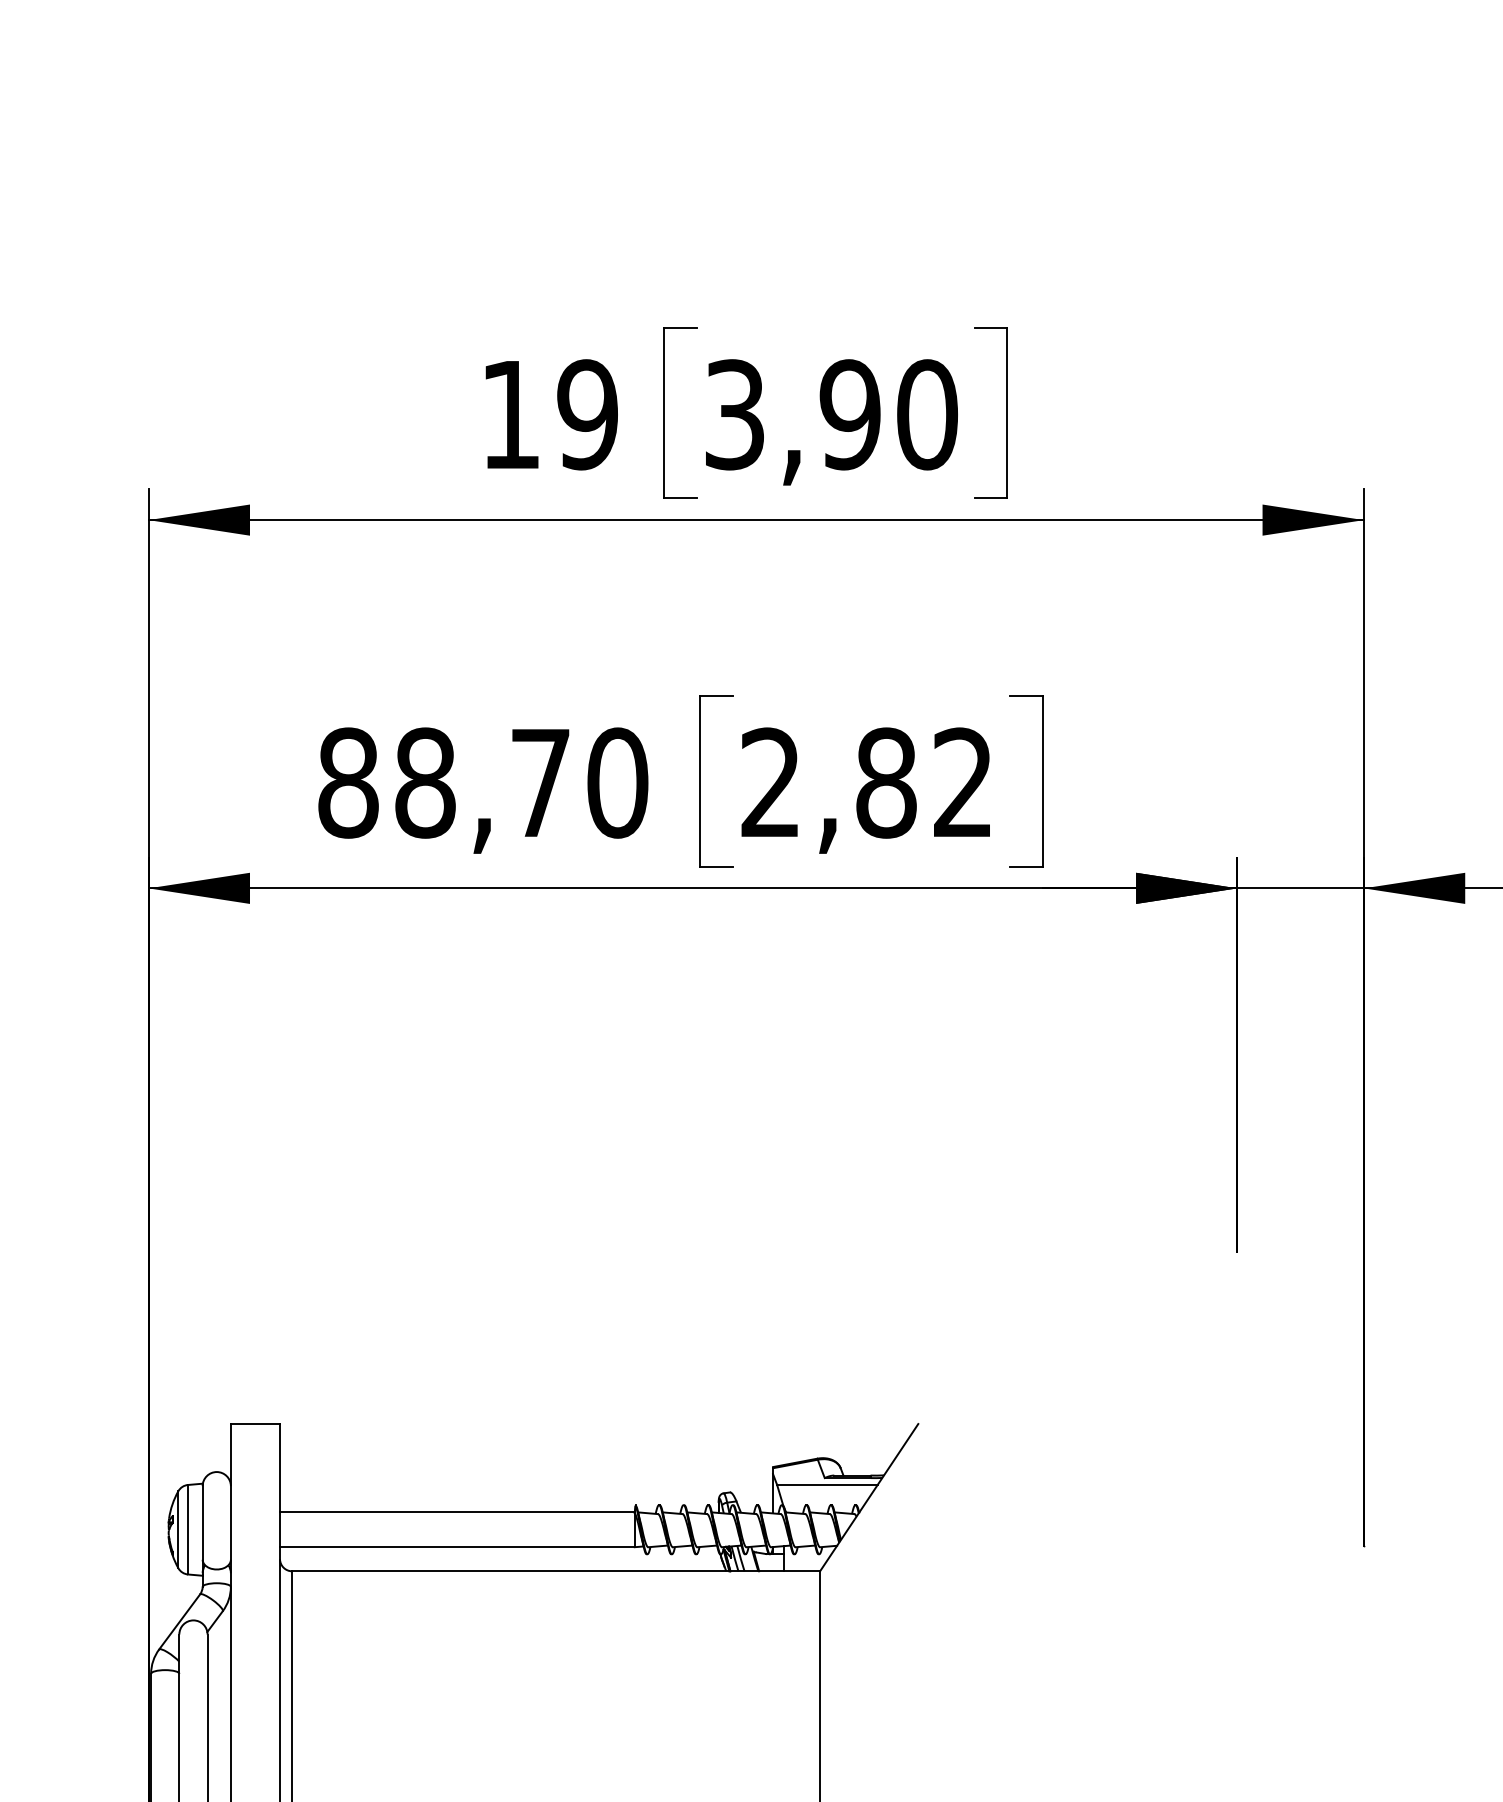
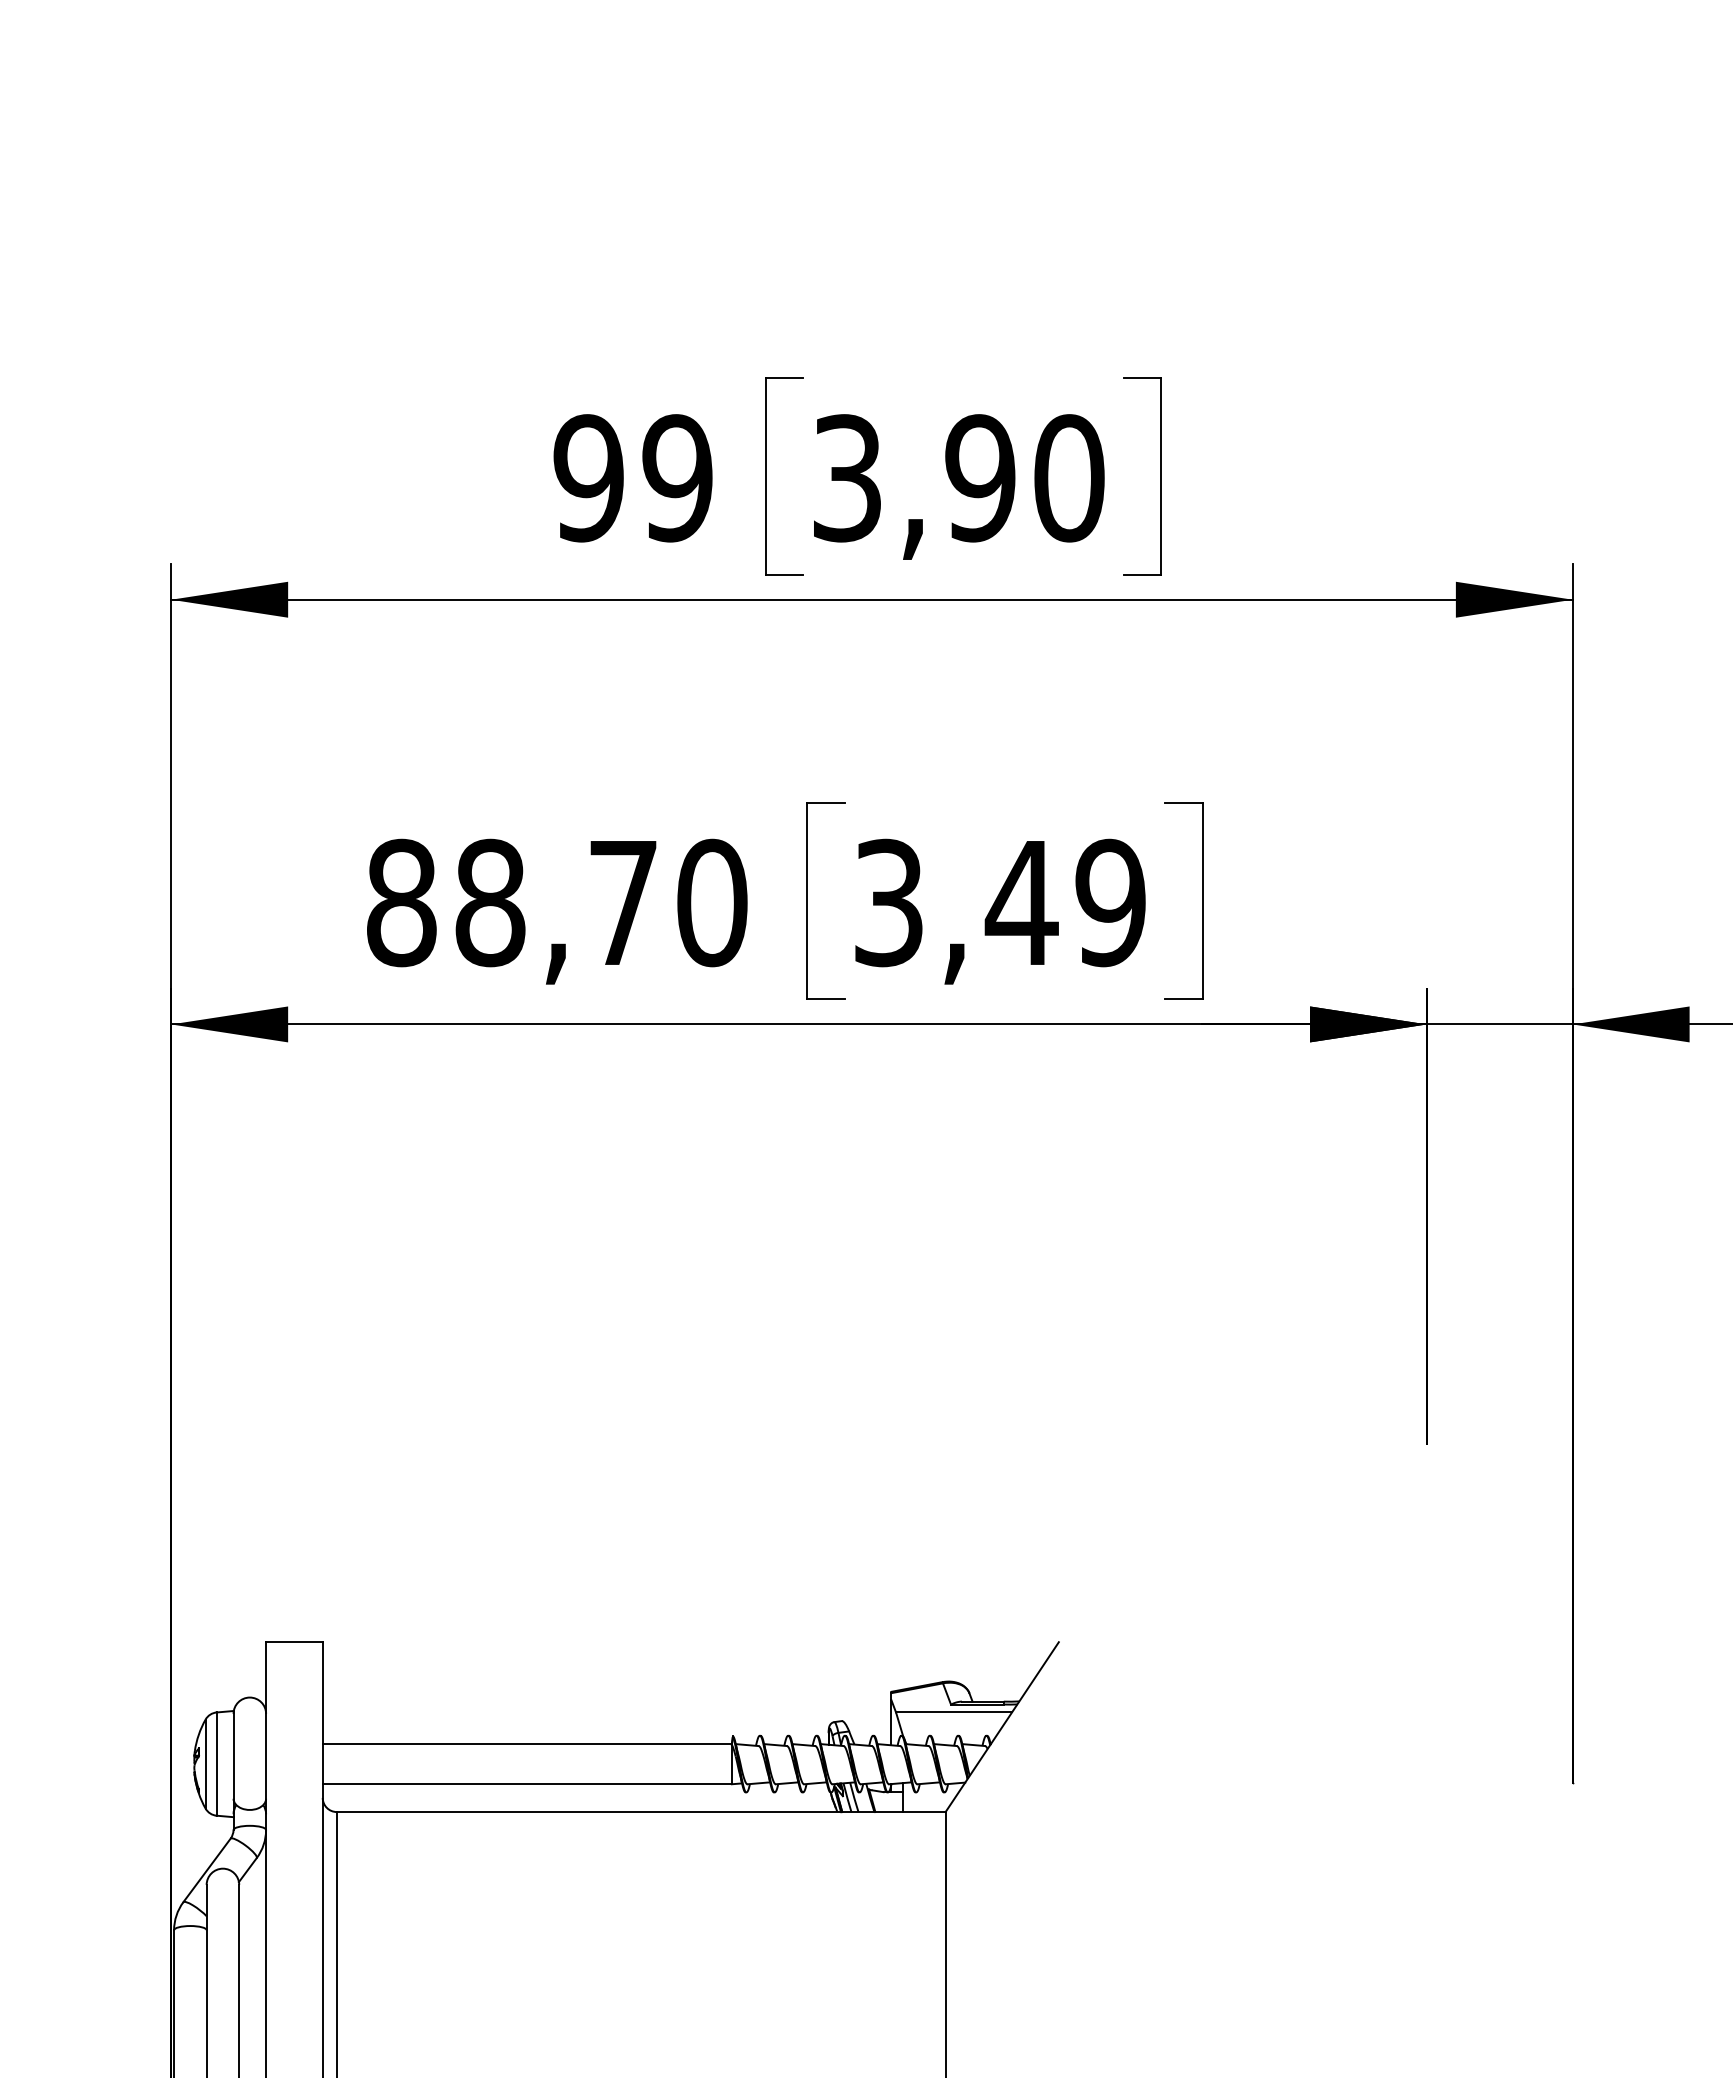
text: (510, 414) -> (588, 478), 19 -> 99
text: (867, 782) -> (1000, 902), 2,82 -> 3,49

